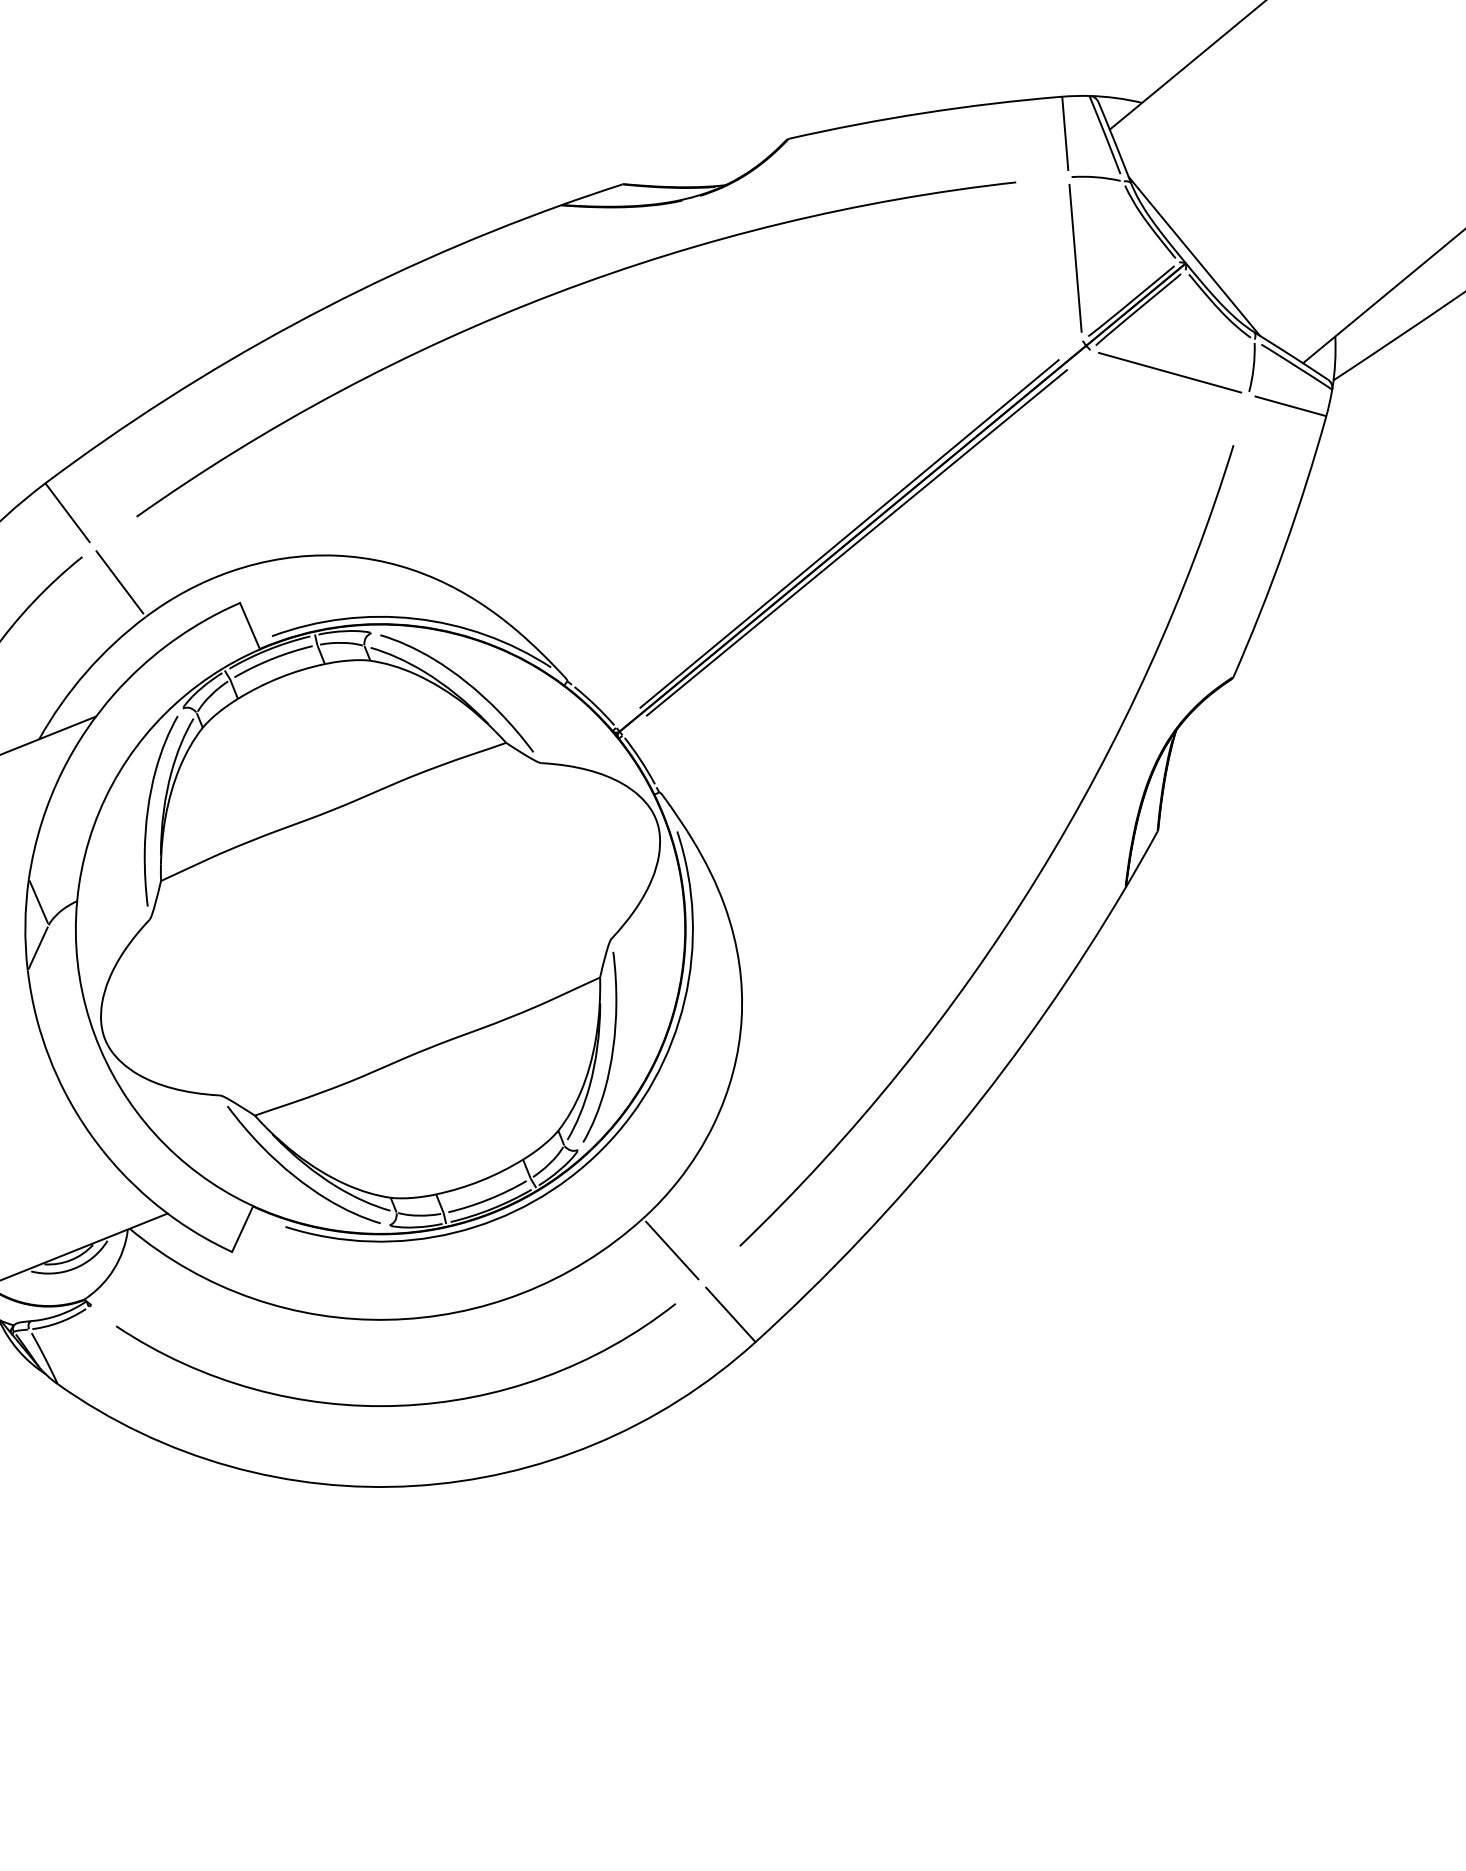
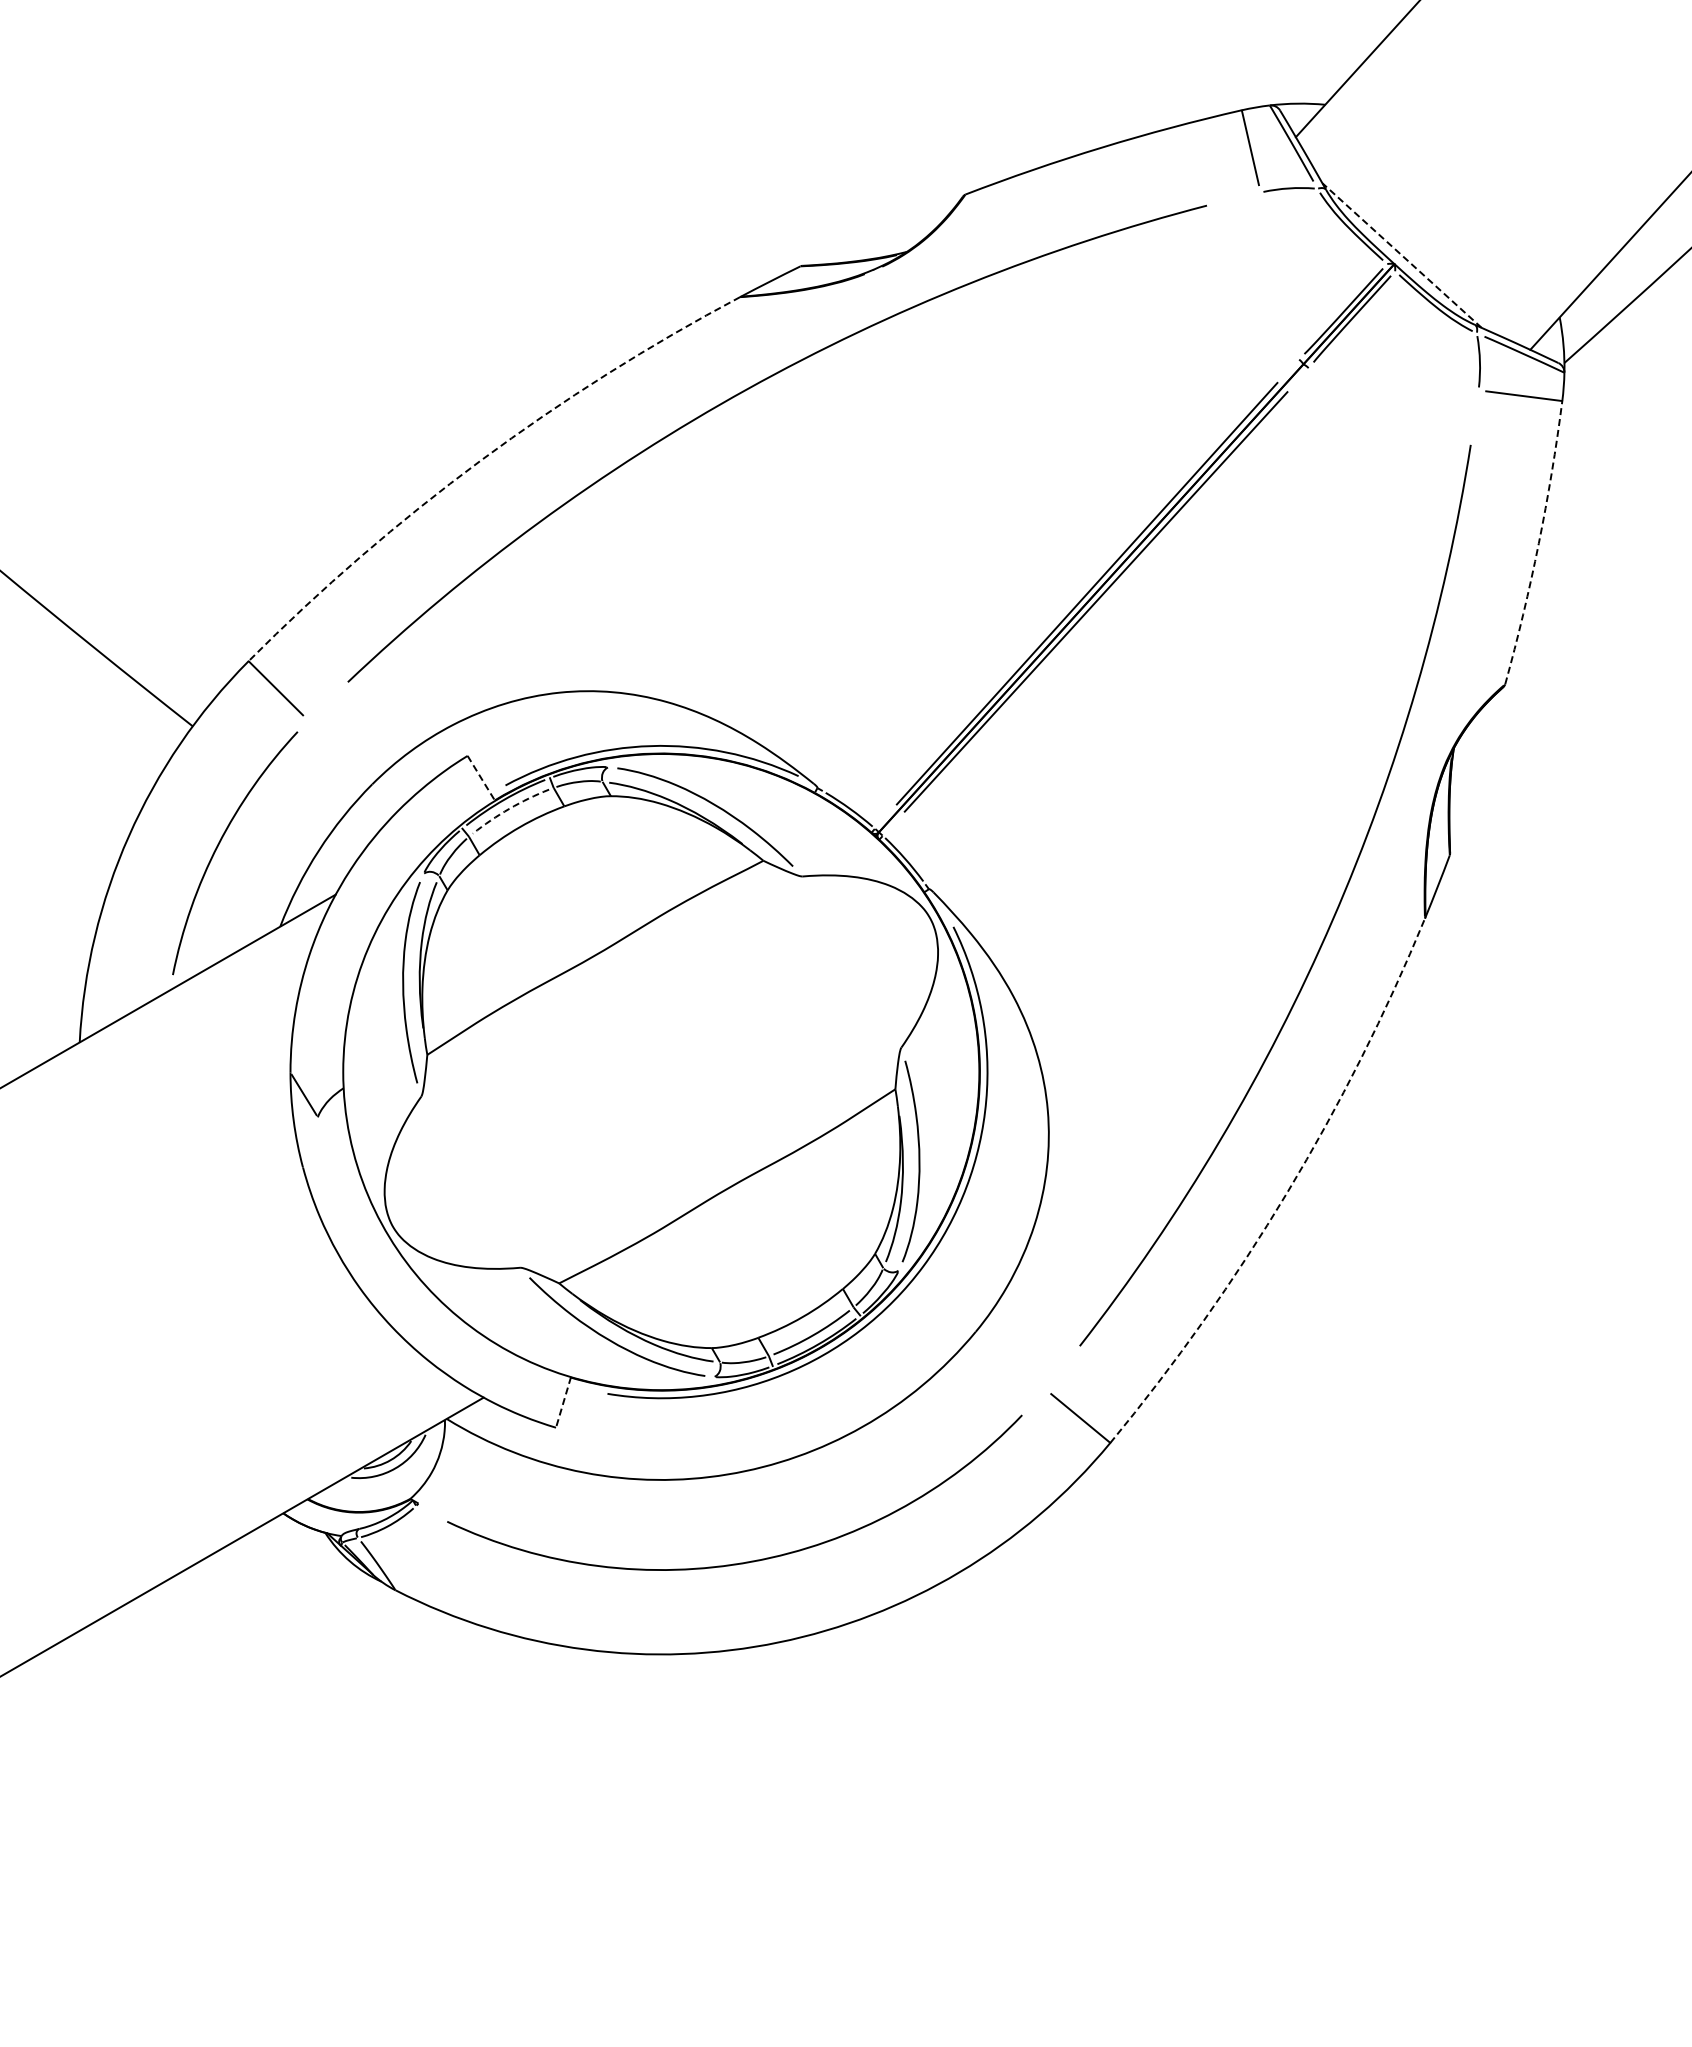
line: (1193, 256) -> (1401, 255), solid -> dashed
line: (1075, 258) -> (1279, 275), removed
arc: (292, 324) -> (480, 460), solid -> dashed
line: (1170, 372) -> (1394, 379), removed
arc: (1284, 547) -> (1538, 543), solid -> dashed
line: (119, 582) -> (339, 752), removed
line: (250, 626) -> (481, 778), solid -> dashed
arc: (272, 658) -> (509, 808), solid -> dashed
line: (38, 948) -> (310, 1142), removed
arc: (957, 1128) -> (1287, 1192), solid -> dashed
line: (242, 1229) -> (563, 1402), solid -> dashed
line: (672, 1250) -> (1010, 1360), removed

